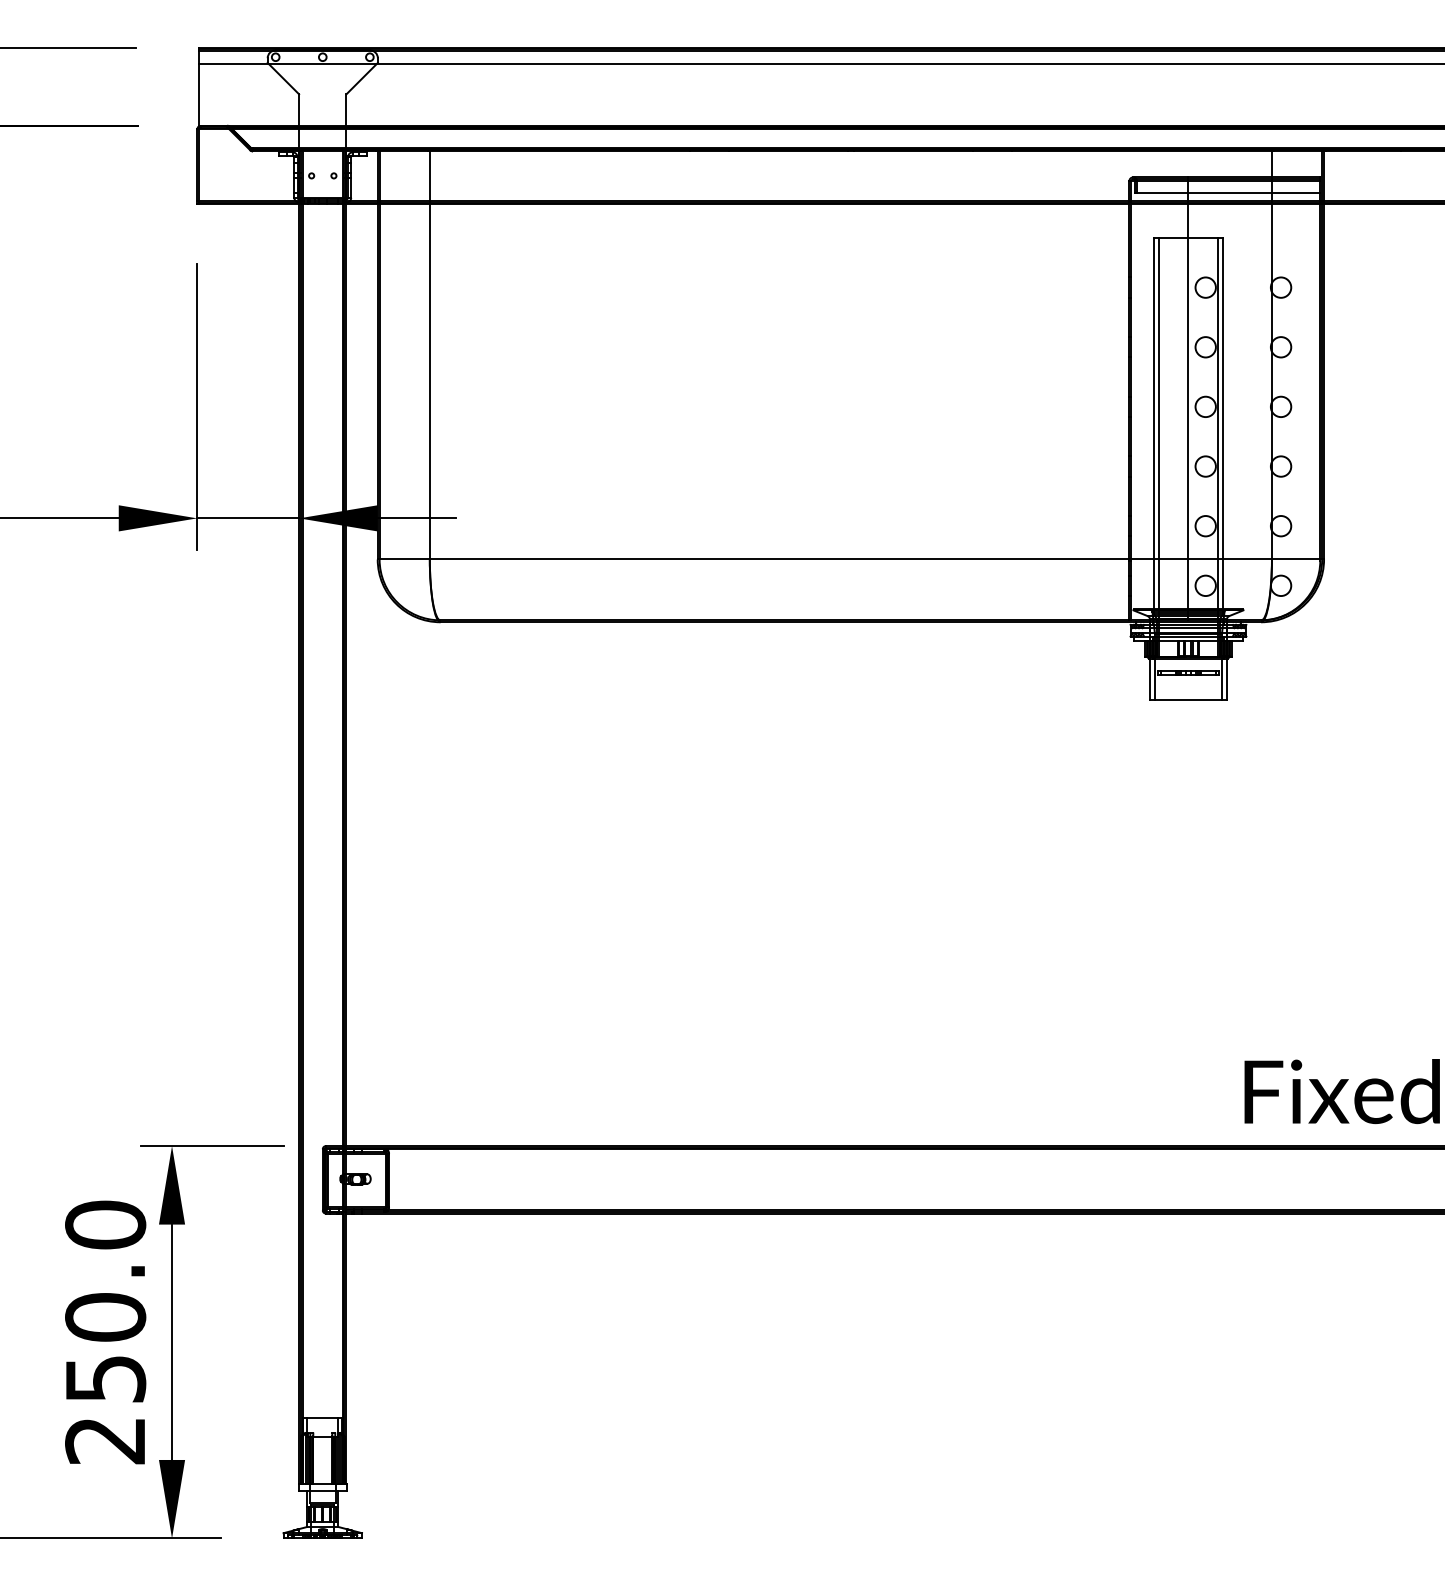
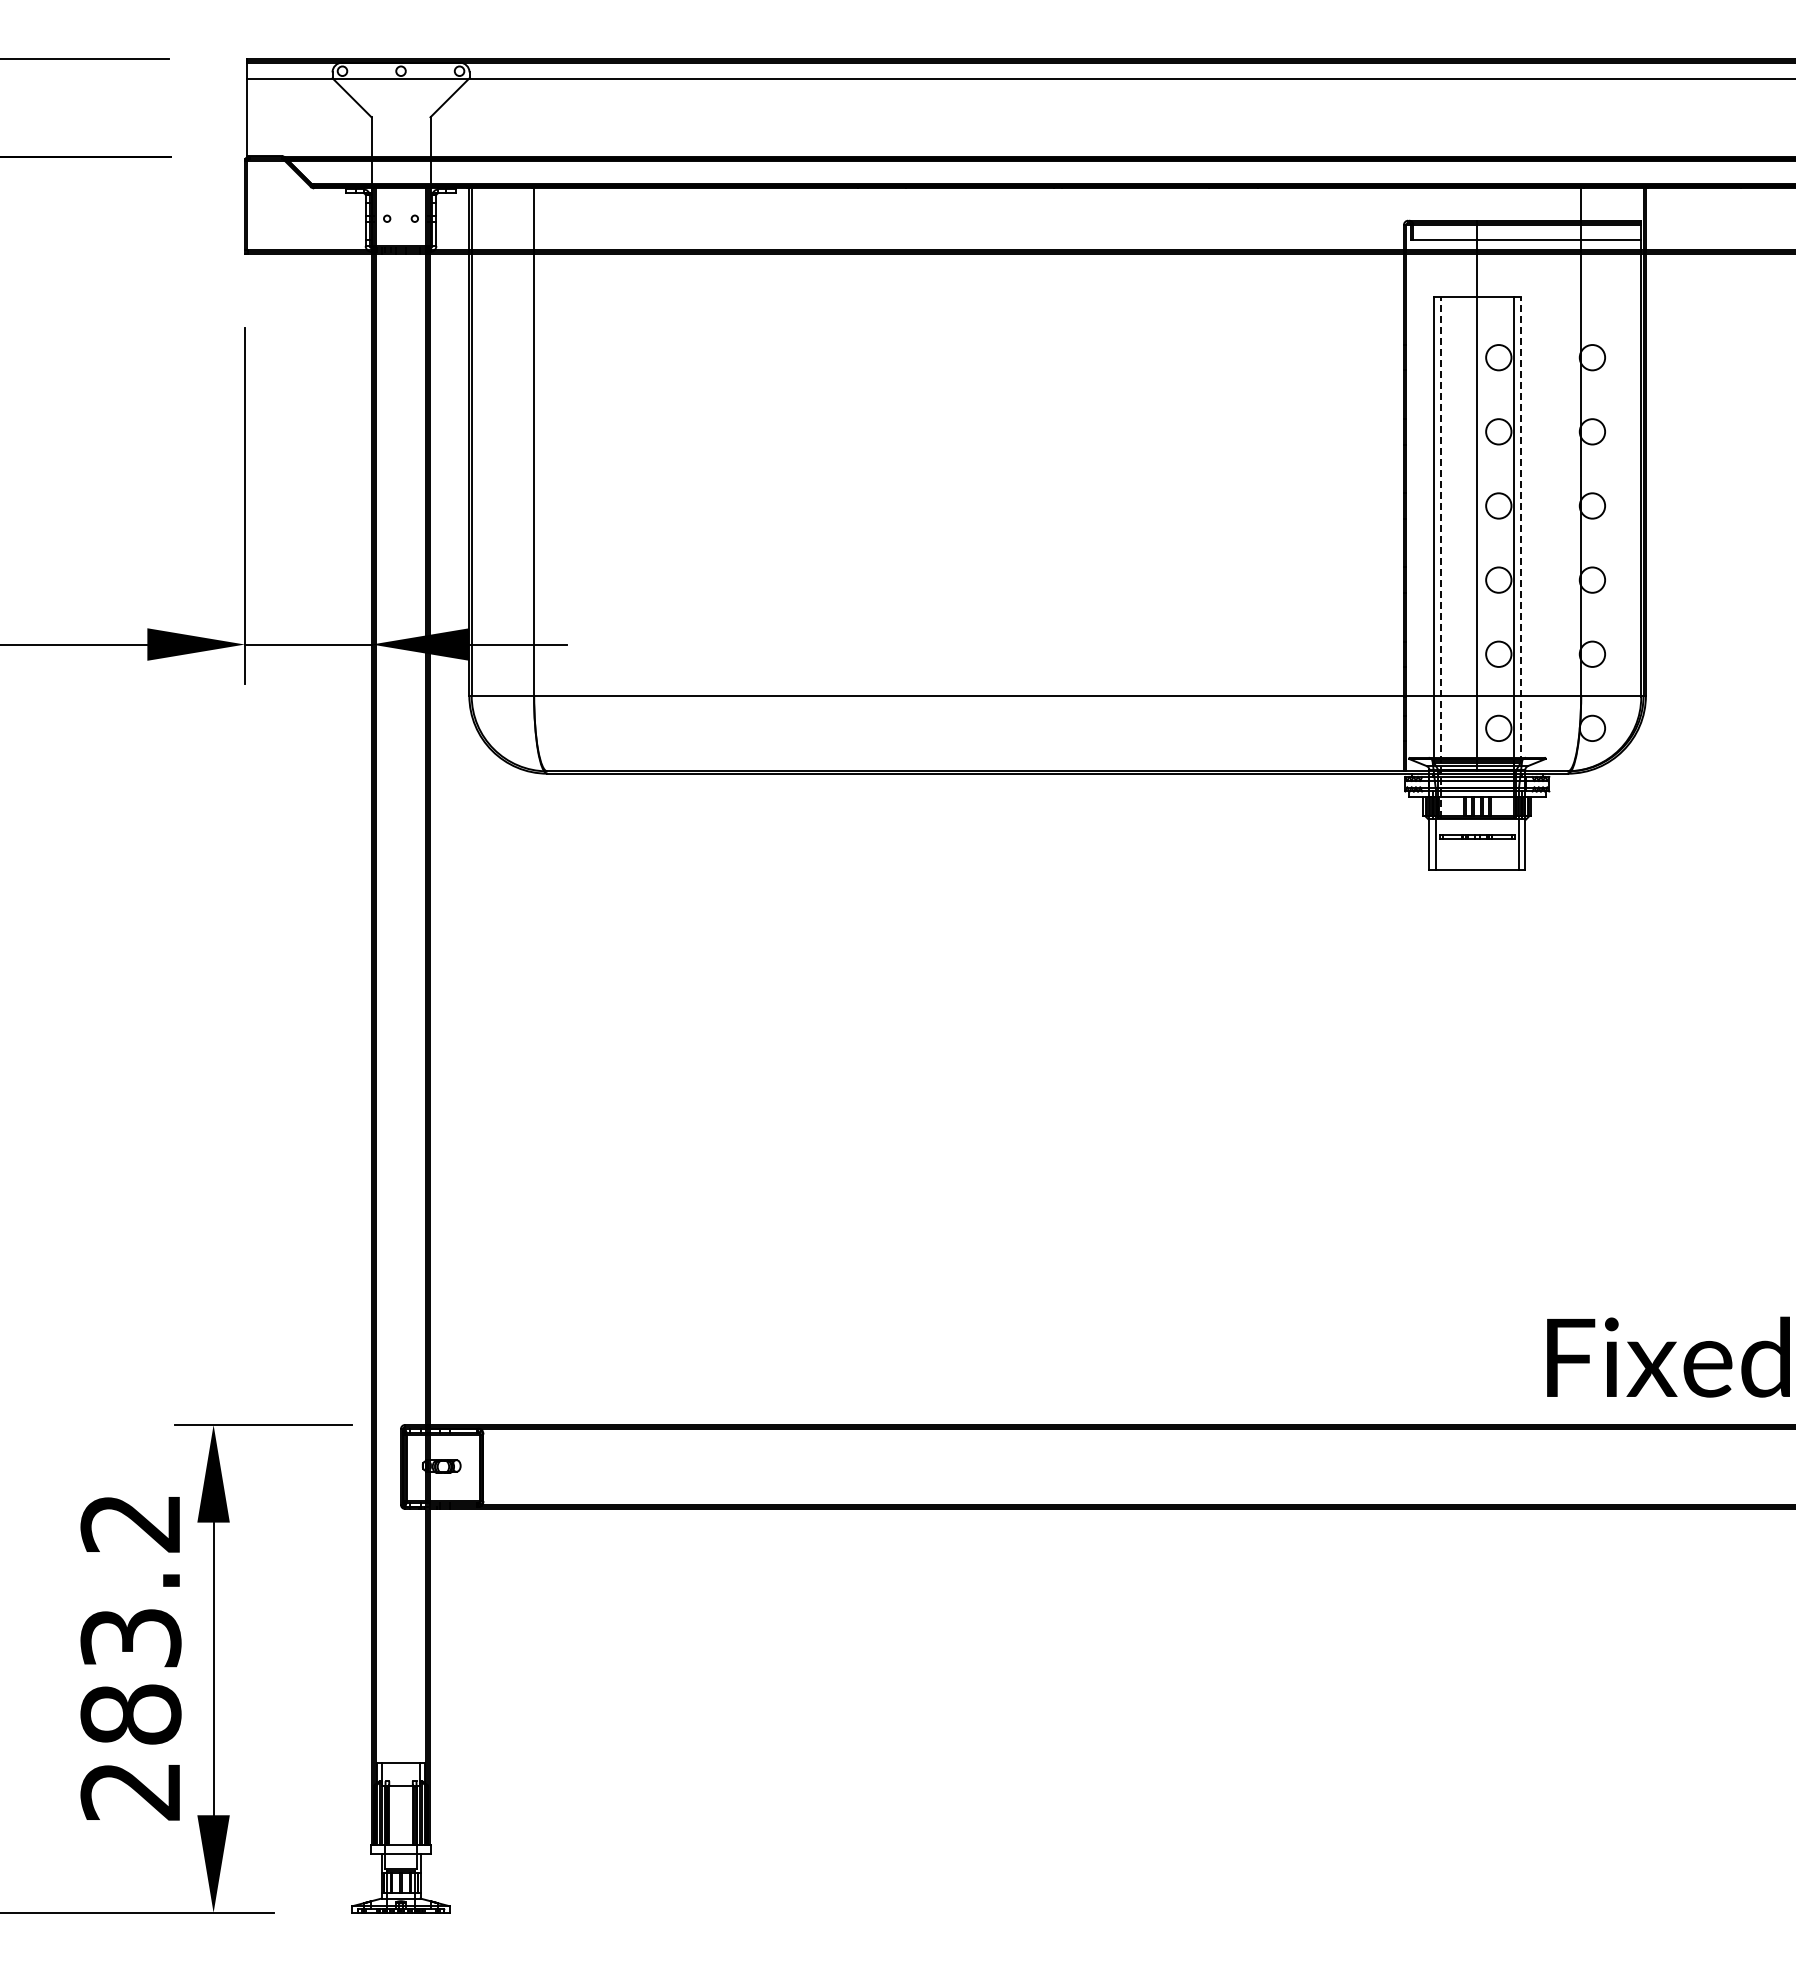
line: (1223, 425) -> (1520, 529), solid -> dashed
line: (1158, 447) -> (1440, 556), solid -> dashed
text: (105, 1301) -> (130, 1618), 250.0 -> 283.2

